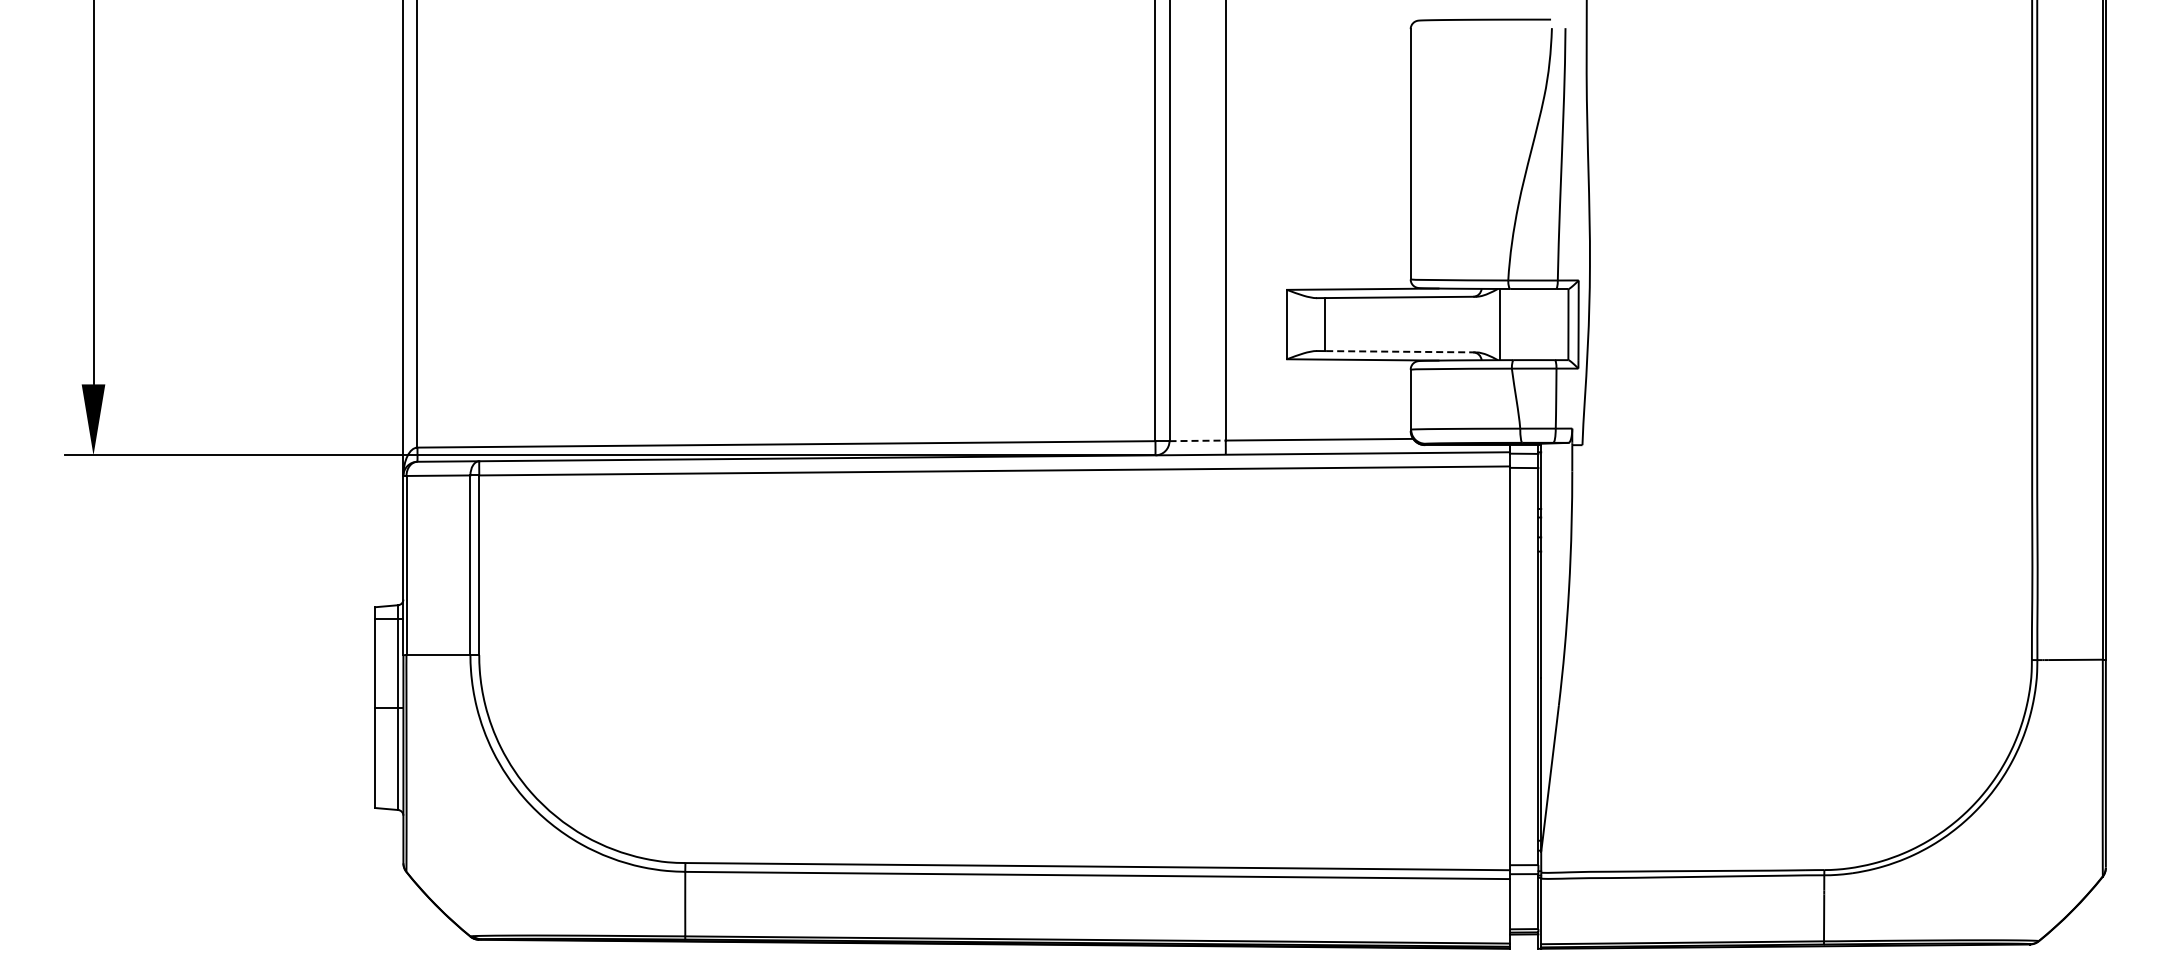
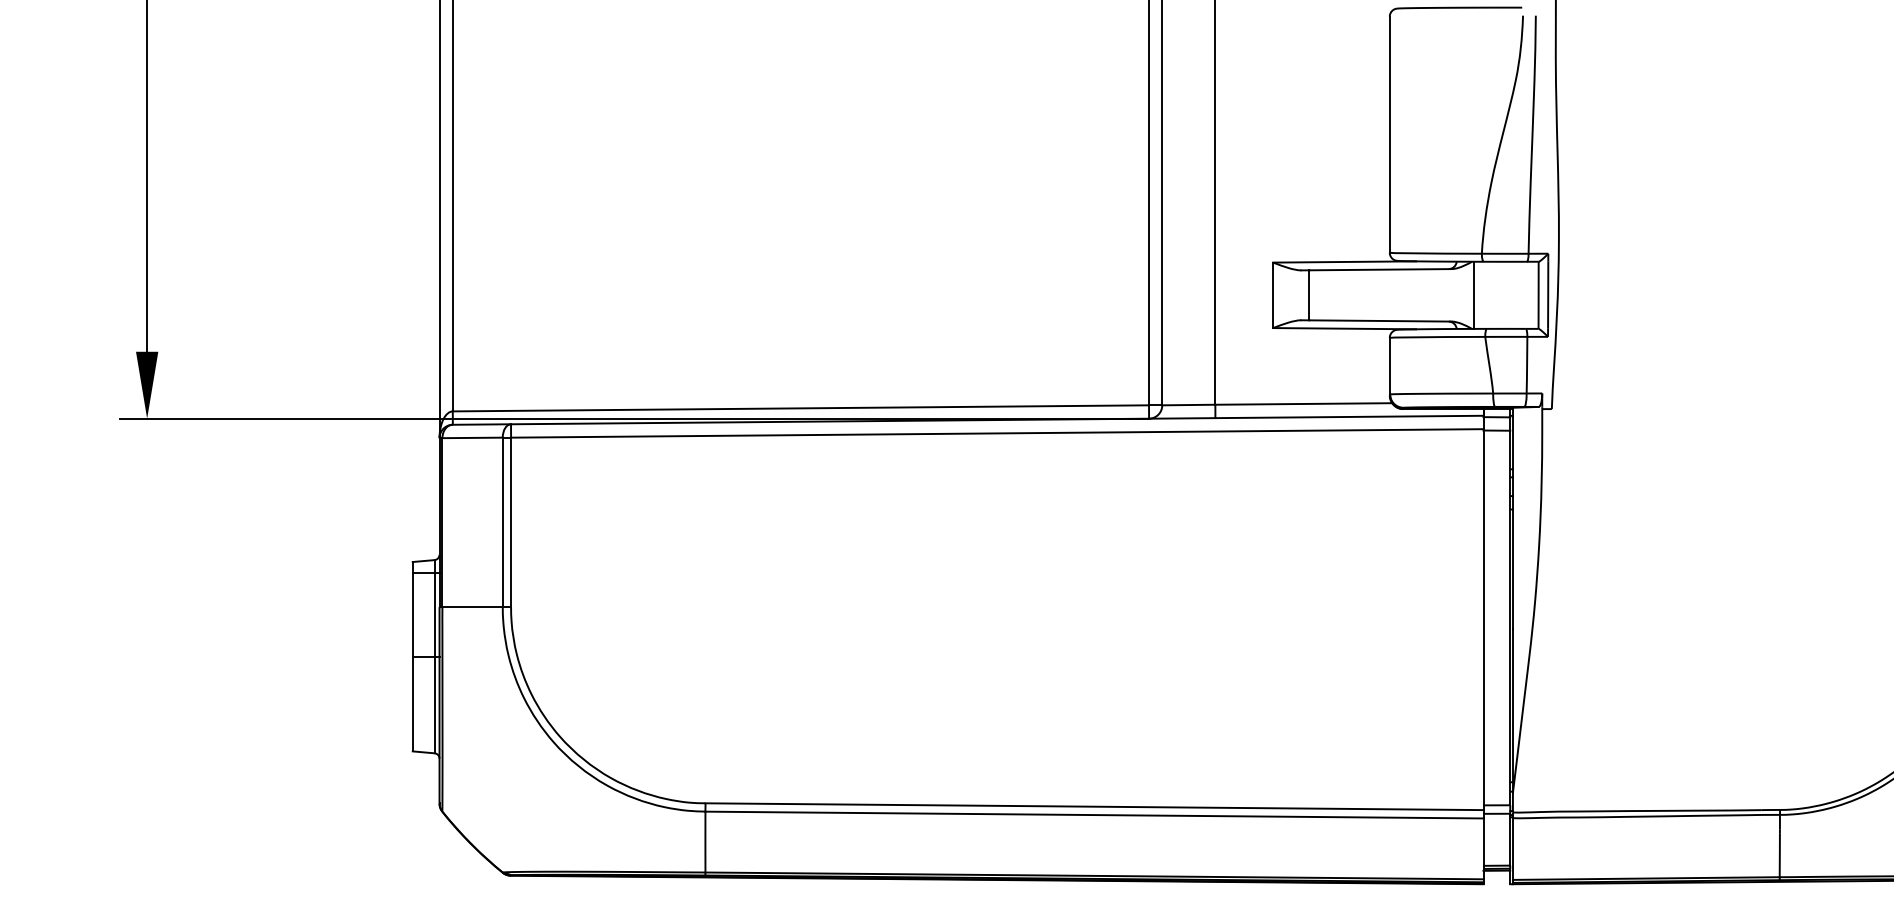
line: (1400, 351) -> (1380, 320), dashed -> solid
line: (1198, 440) -> (1189, 404), dashed -> solid

